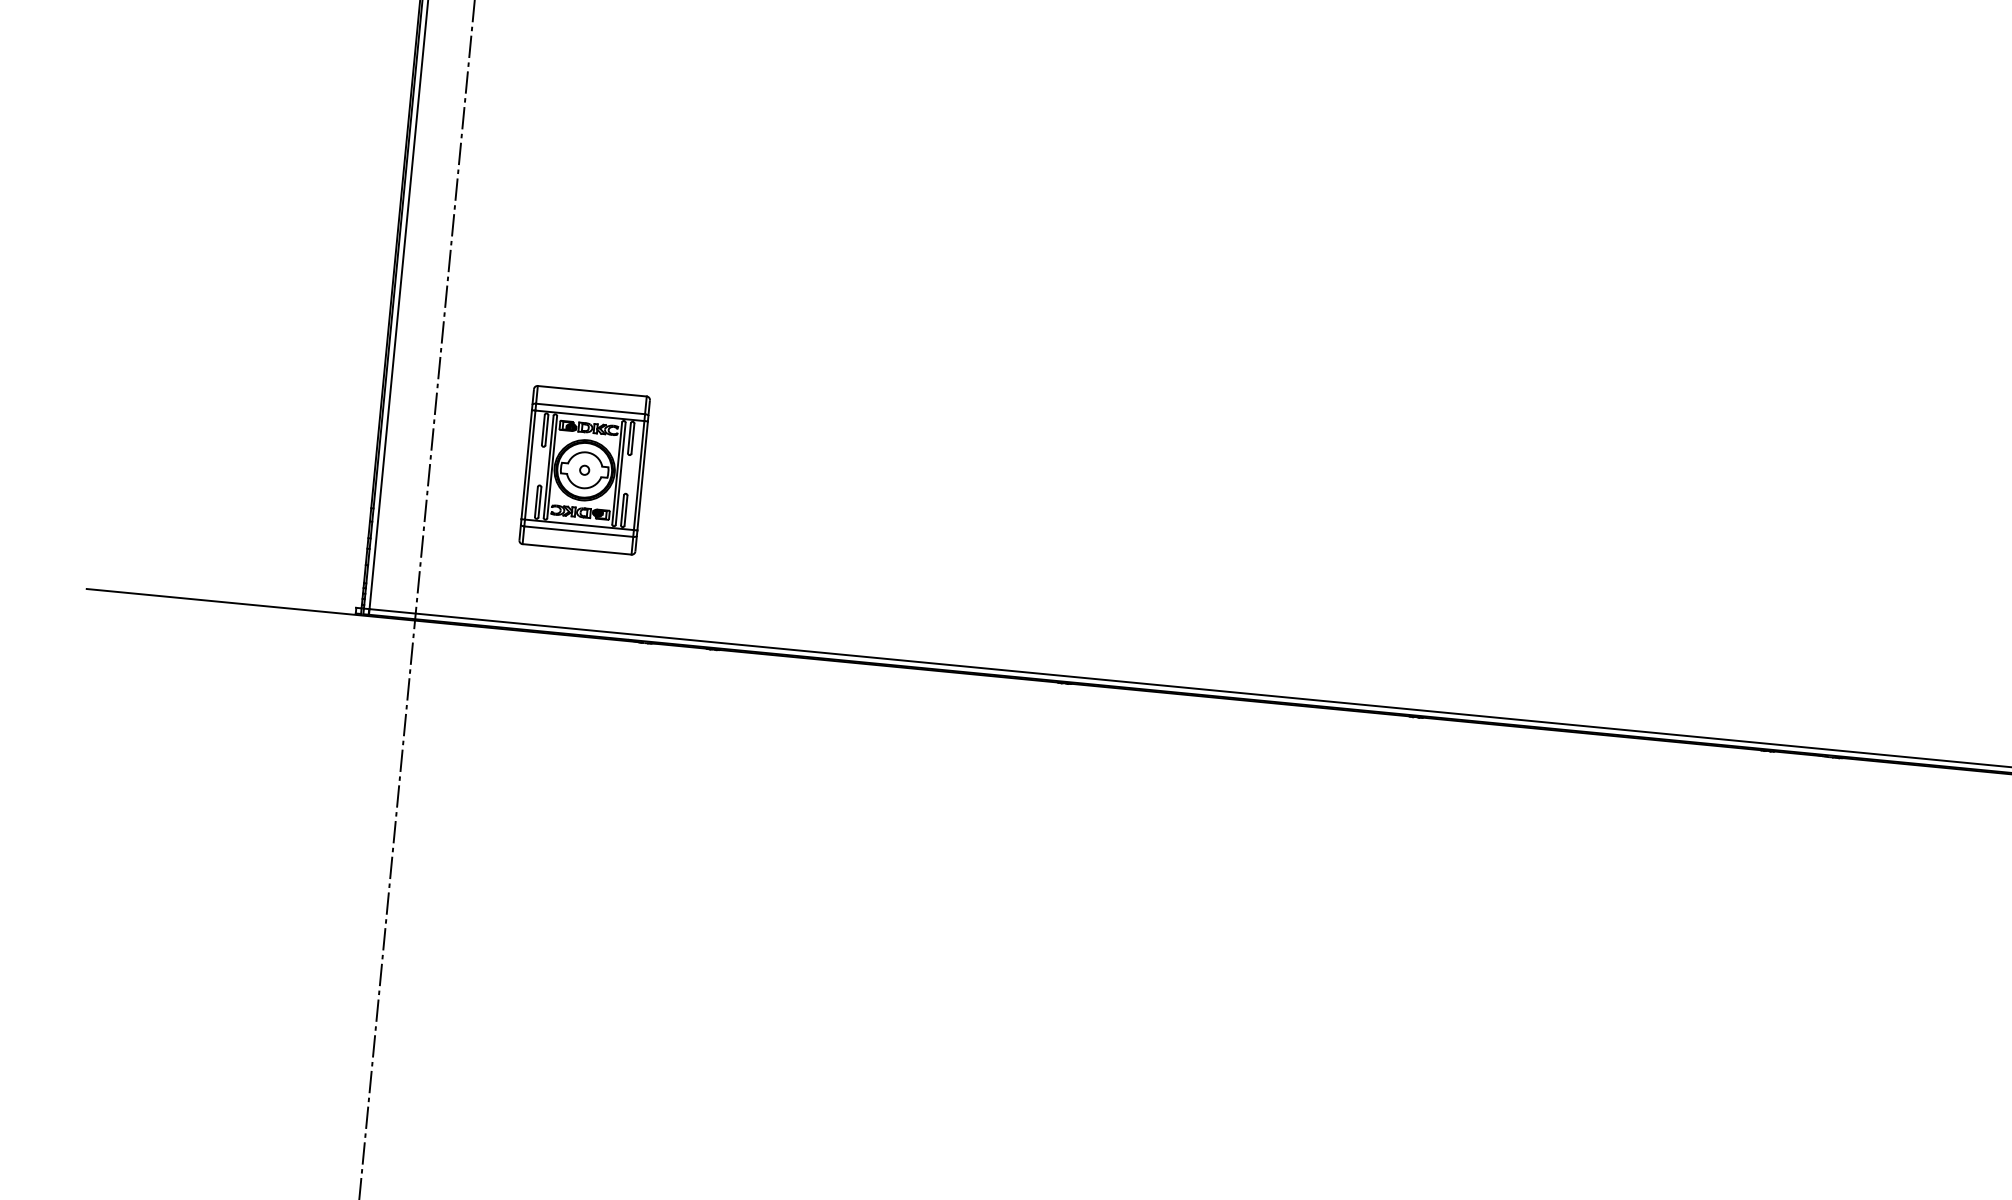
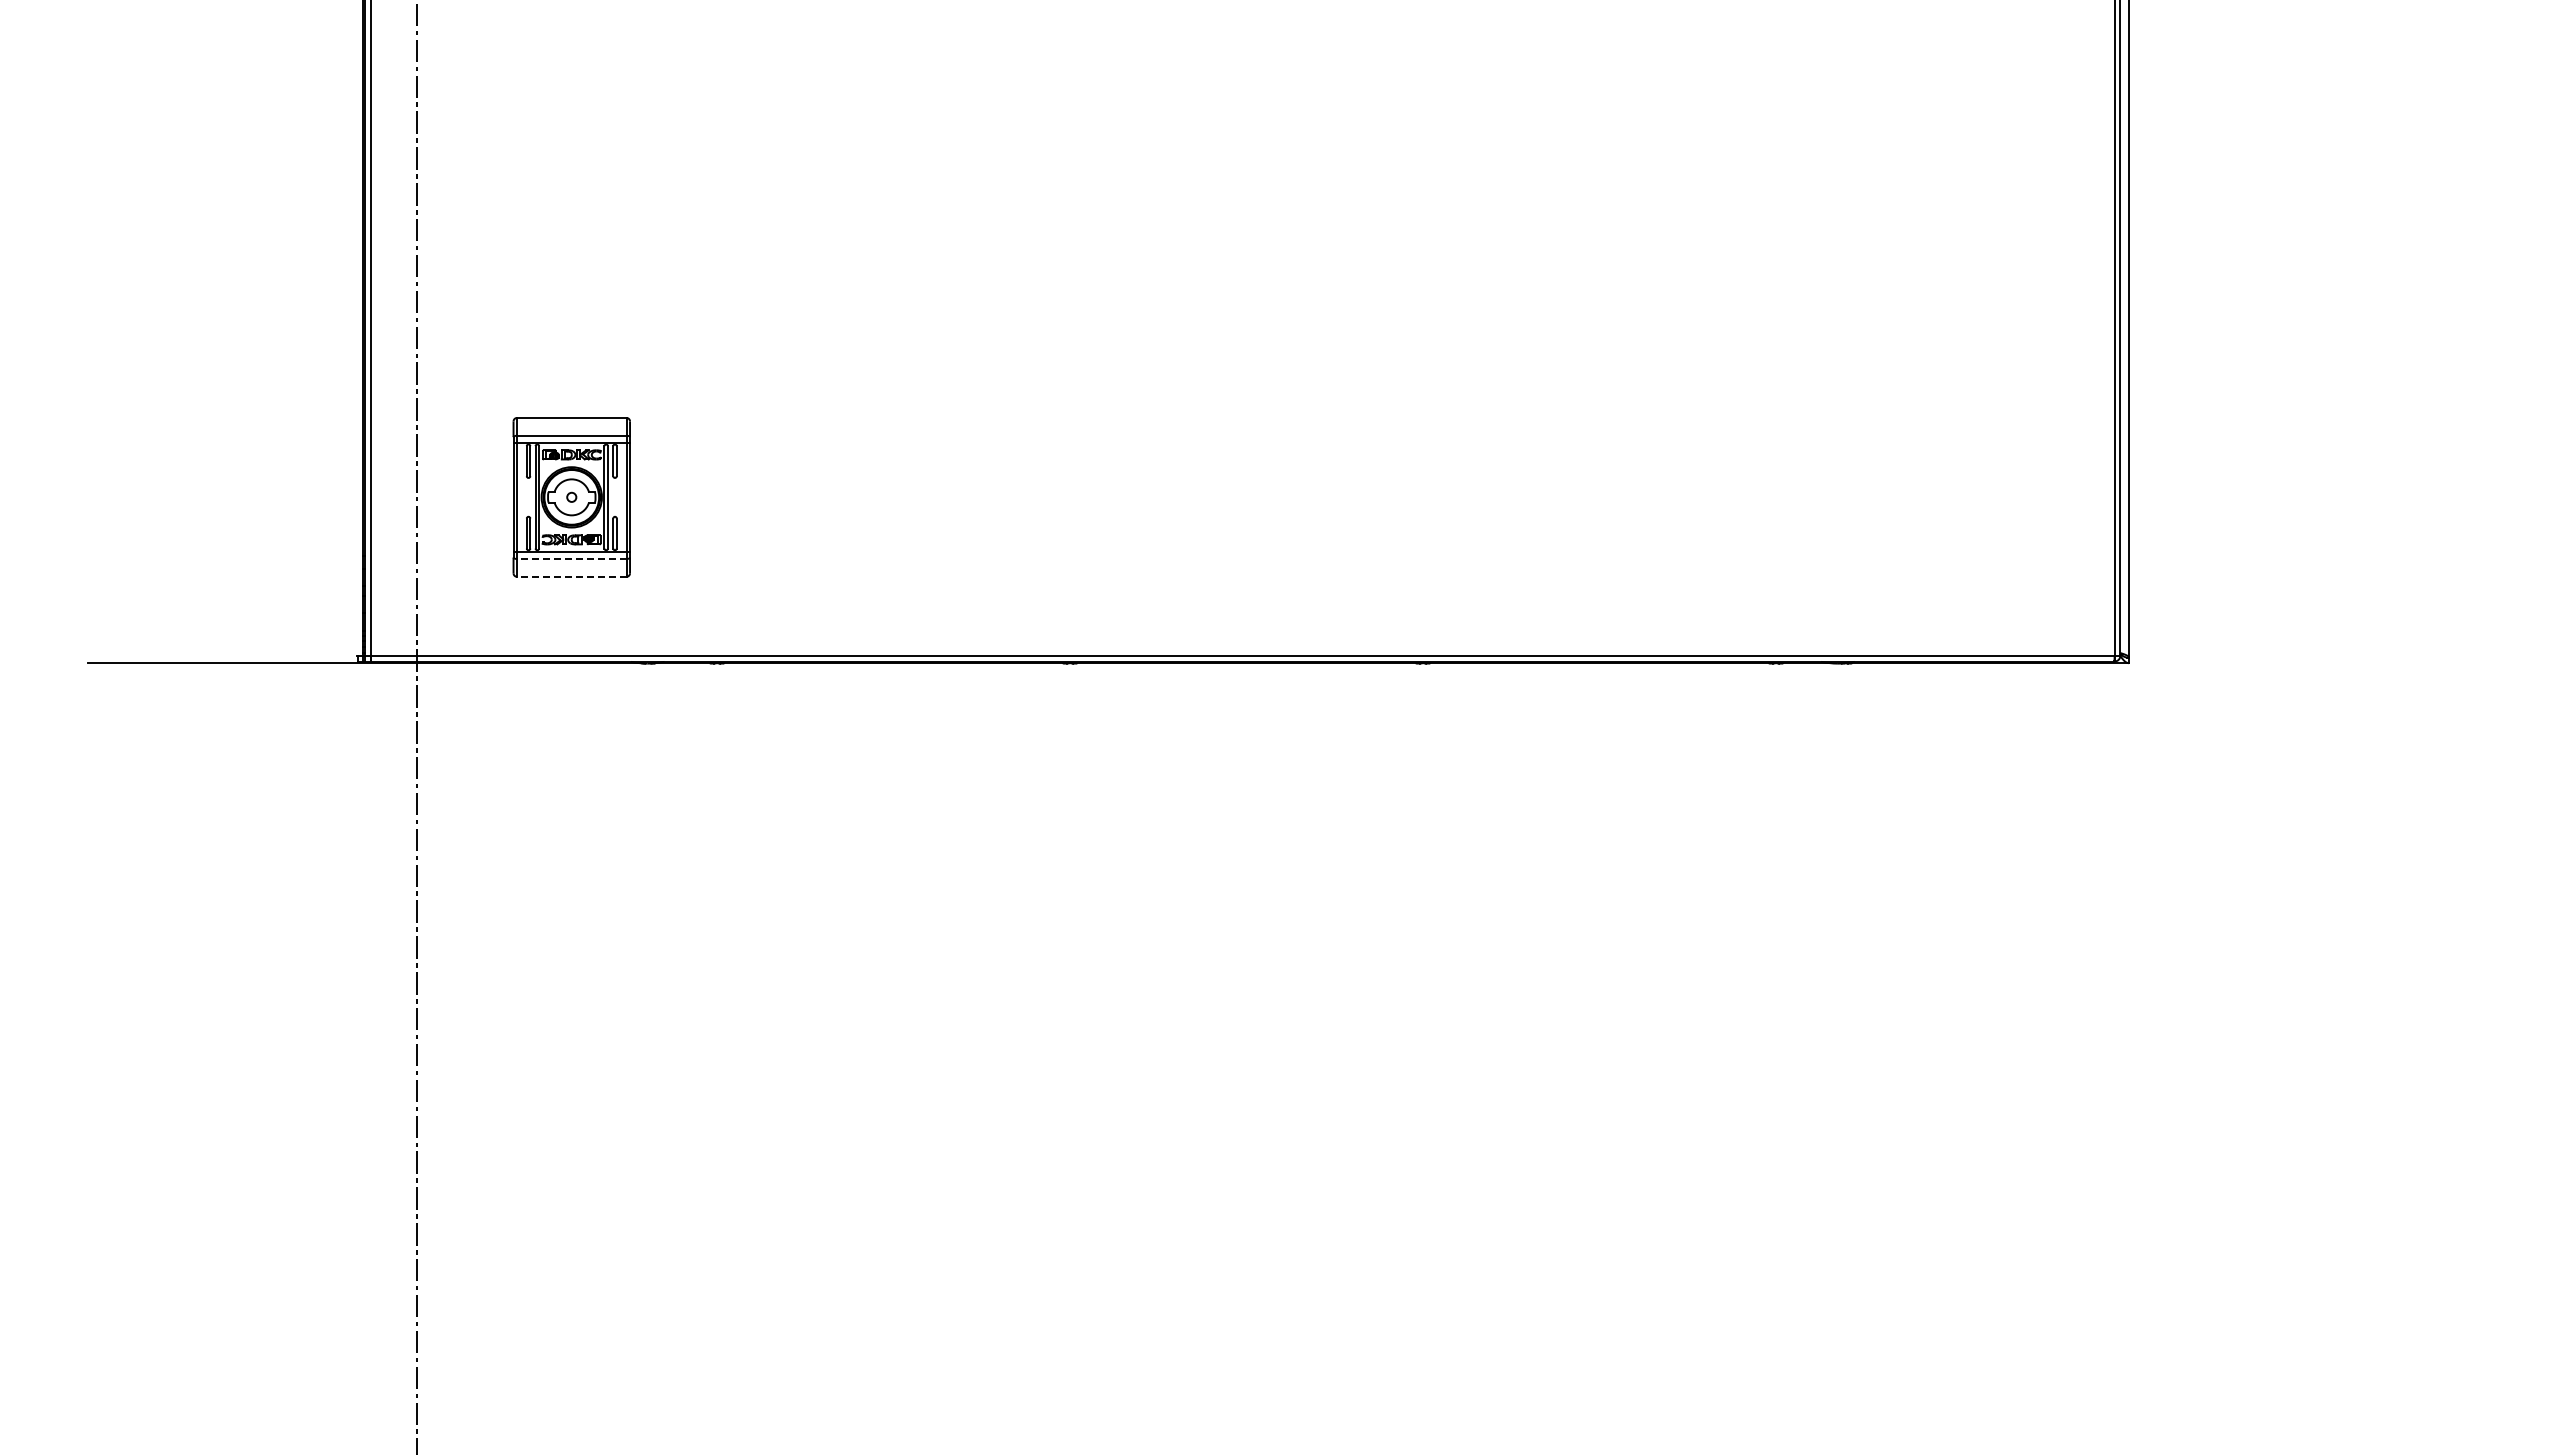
line: (578, 532) -> (571, 559), solid -> dashed
line: (576, 549) -> (571, 576), solid -> dashed

